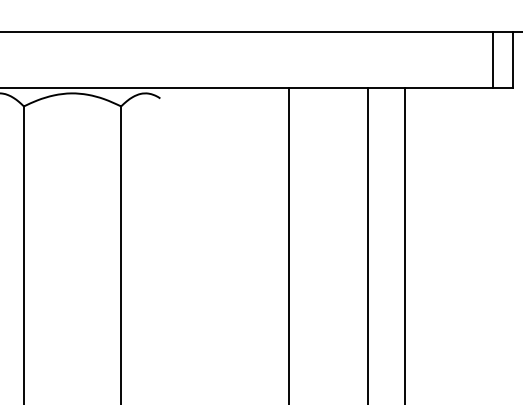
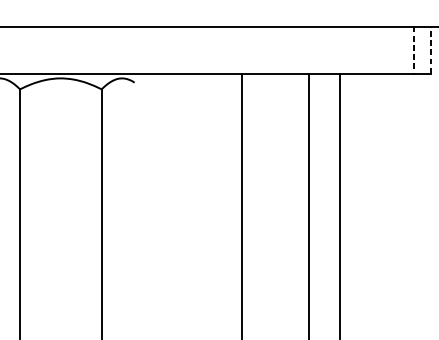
line: (513, 59) -> (431, 49), solid -> dashed
line: (493, 60) -> (414, 50), solid -> dashed

